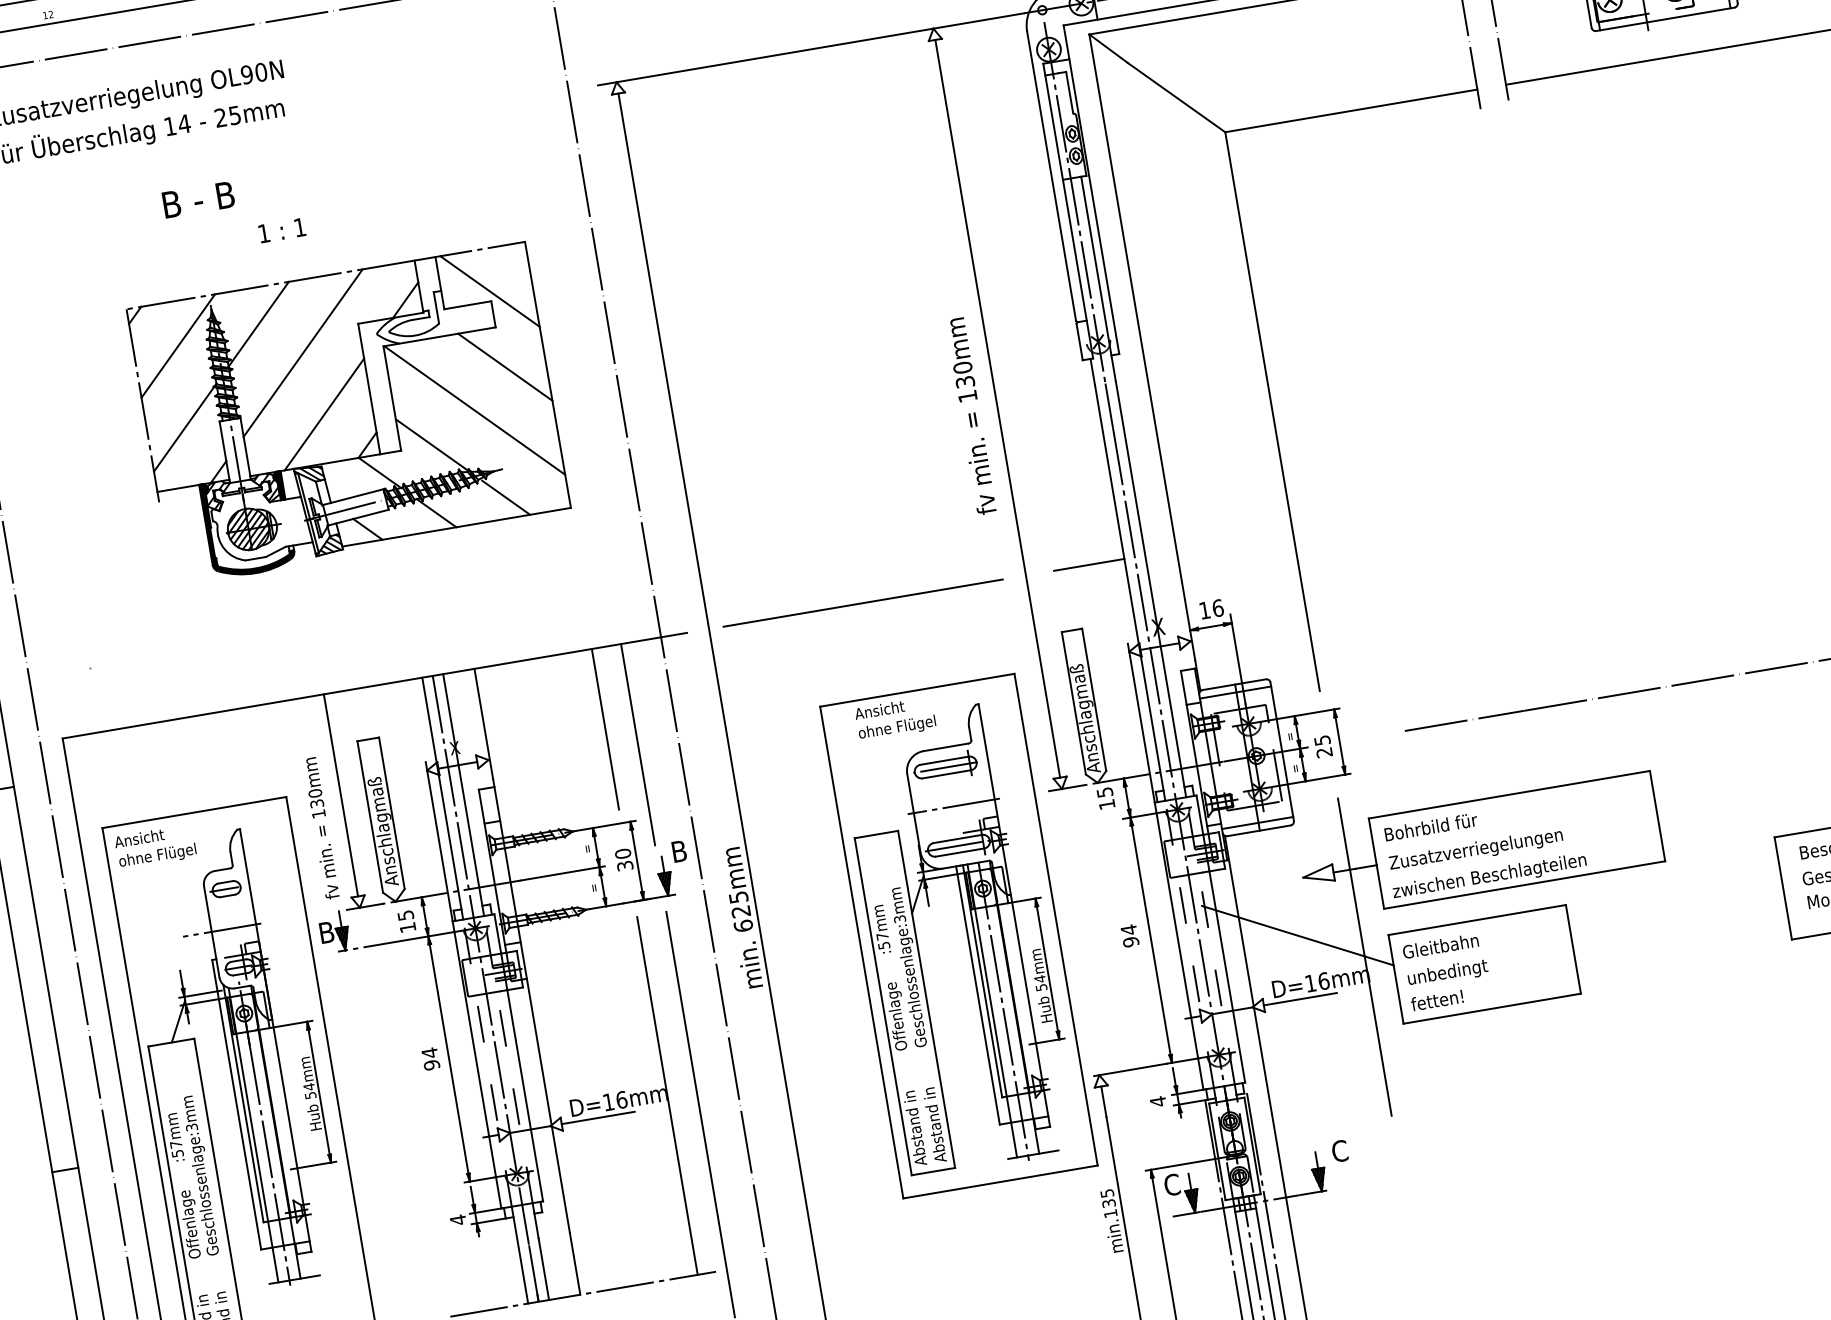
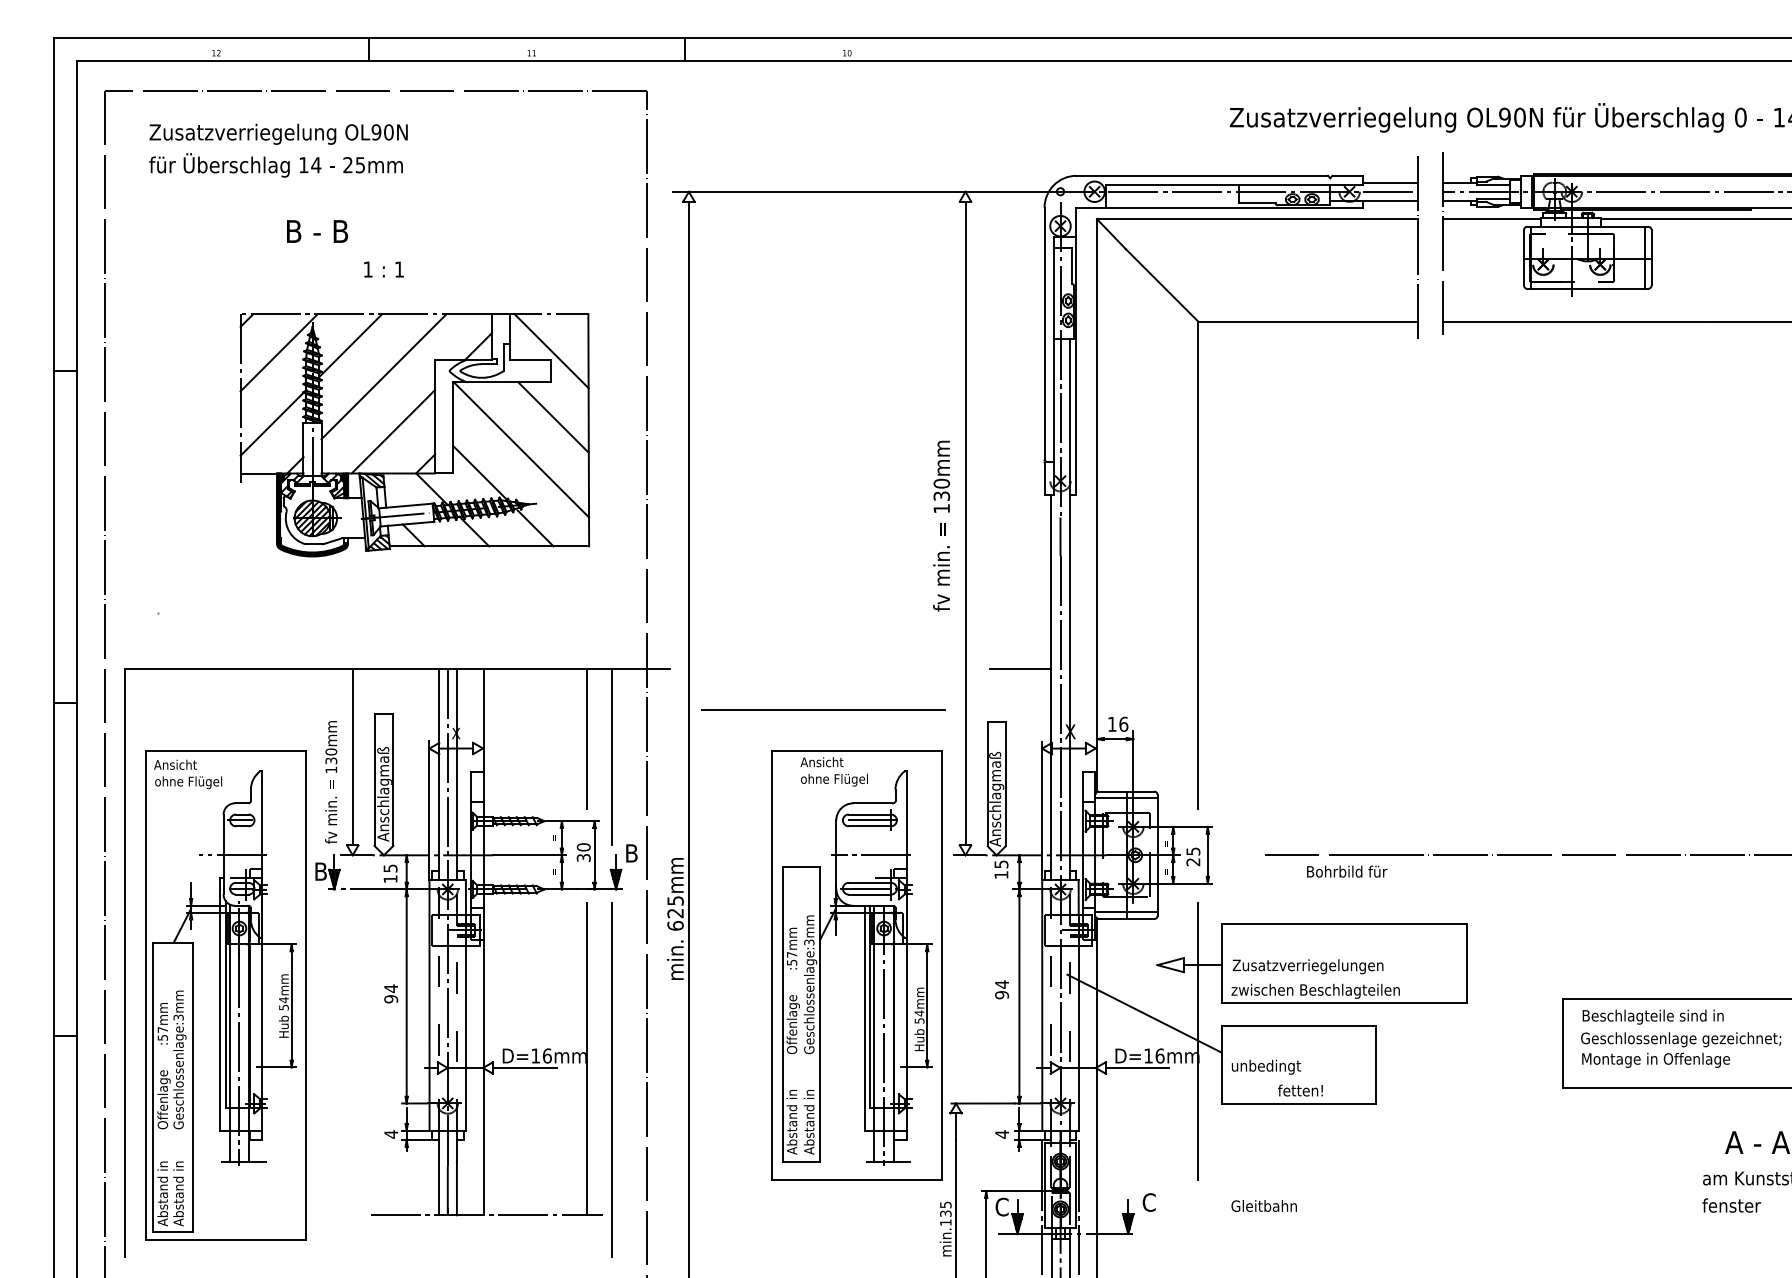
line: (863, 602) -> (823, 709), moved
text: (1431, 826) -> (1347, 871), moved
text: (1439, 945) -> (1263, 1205), moved
text: (1437, 1000) -> (1300, 1090), moved

